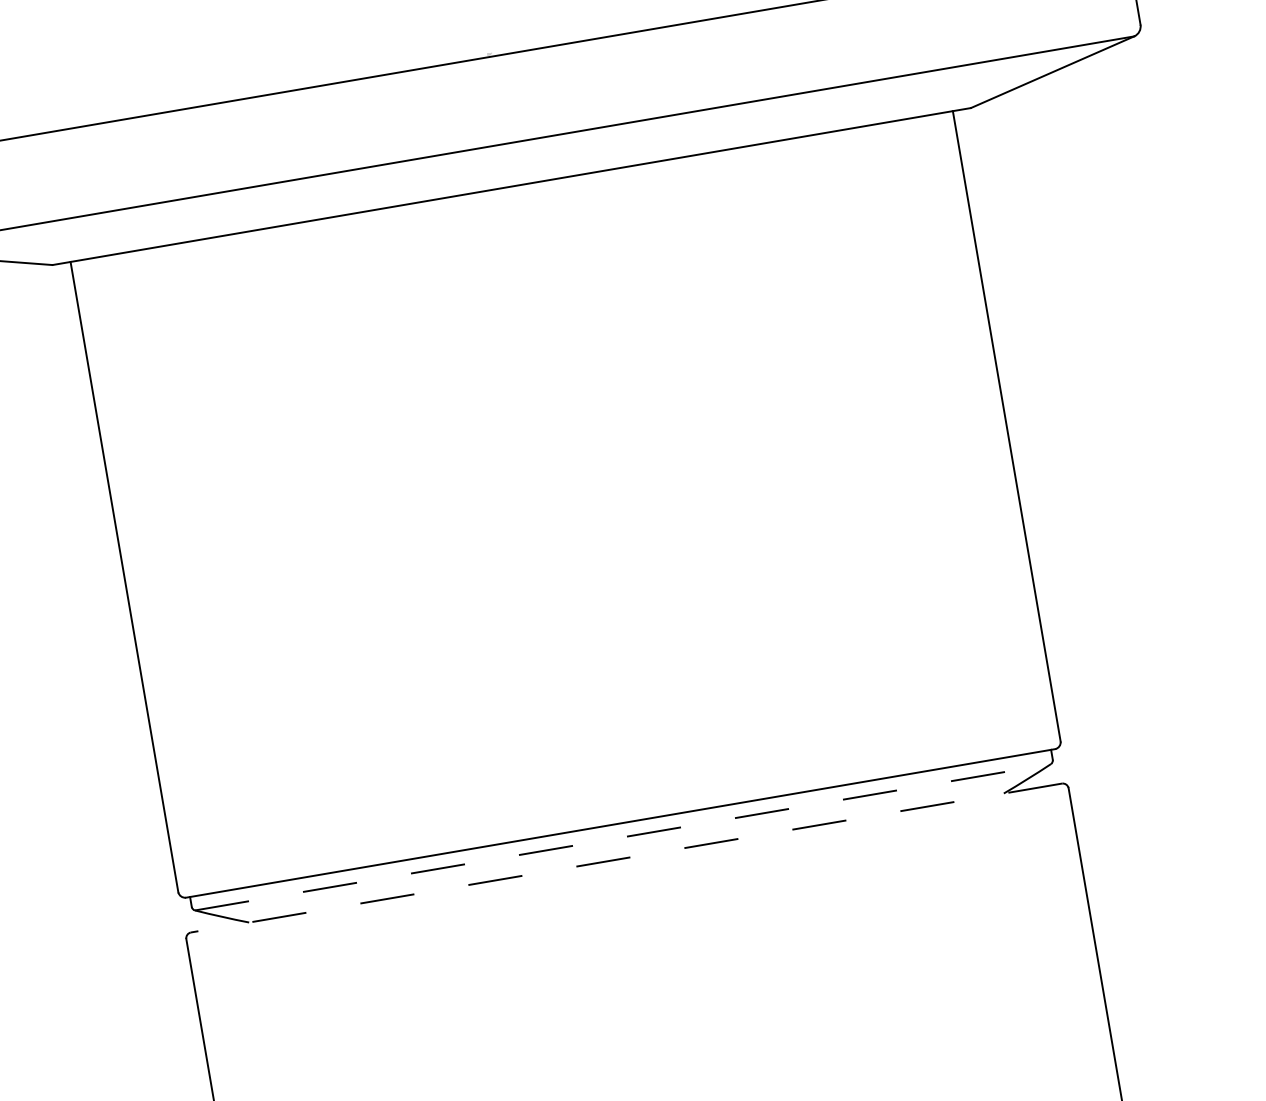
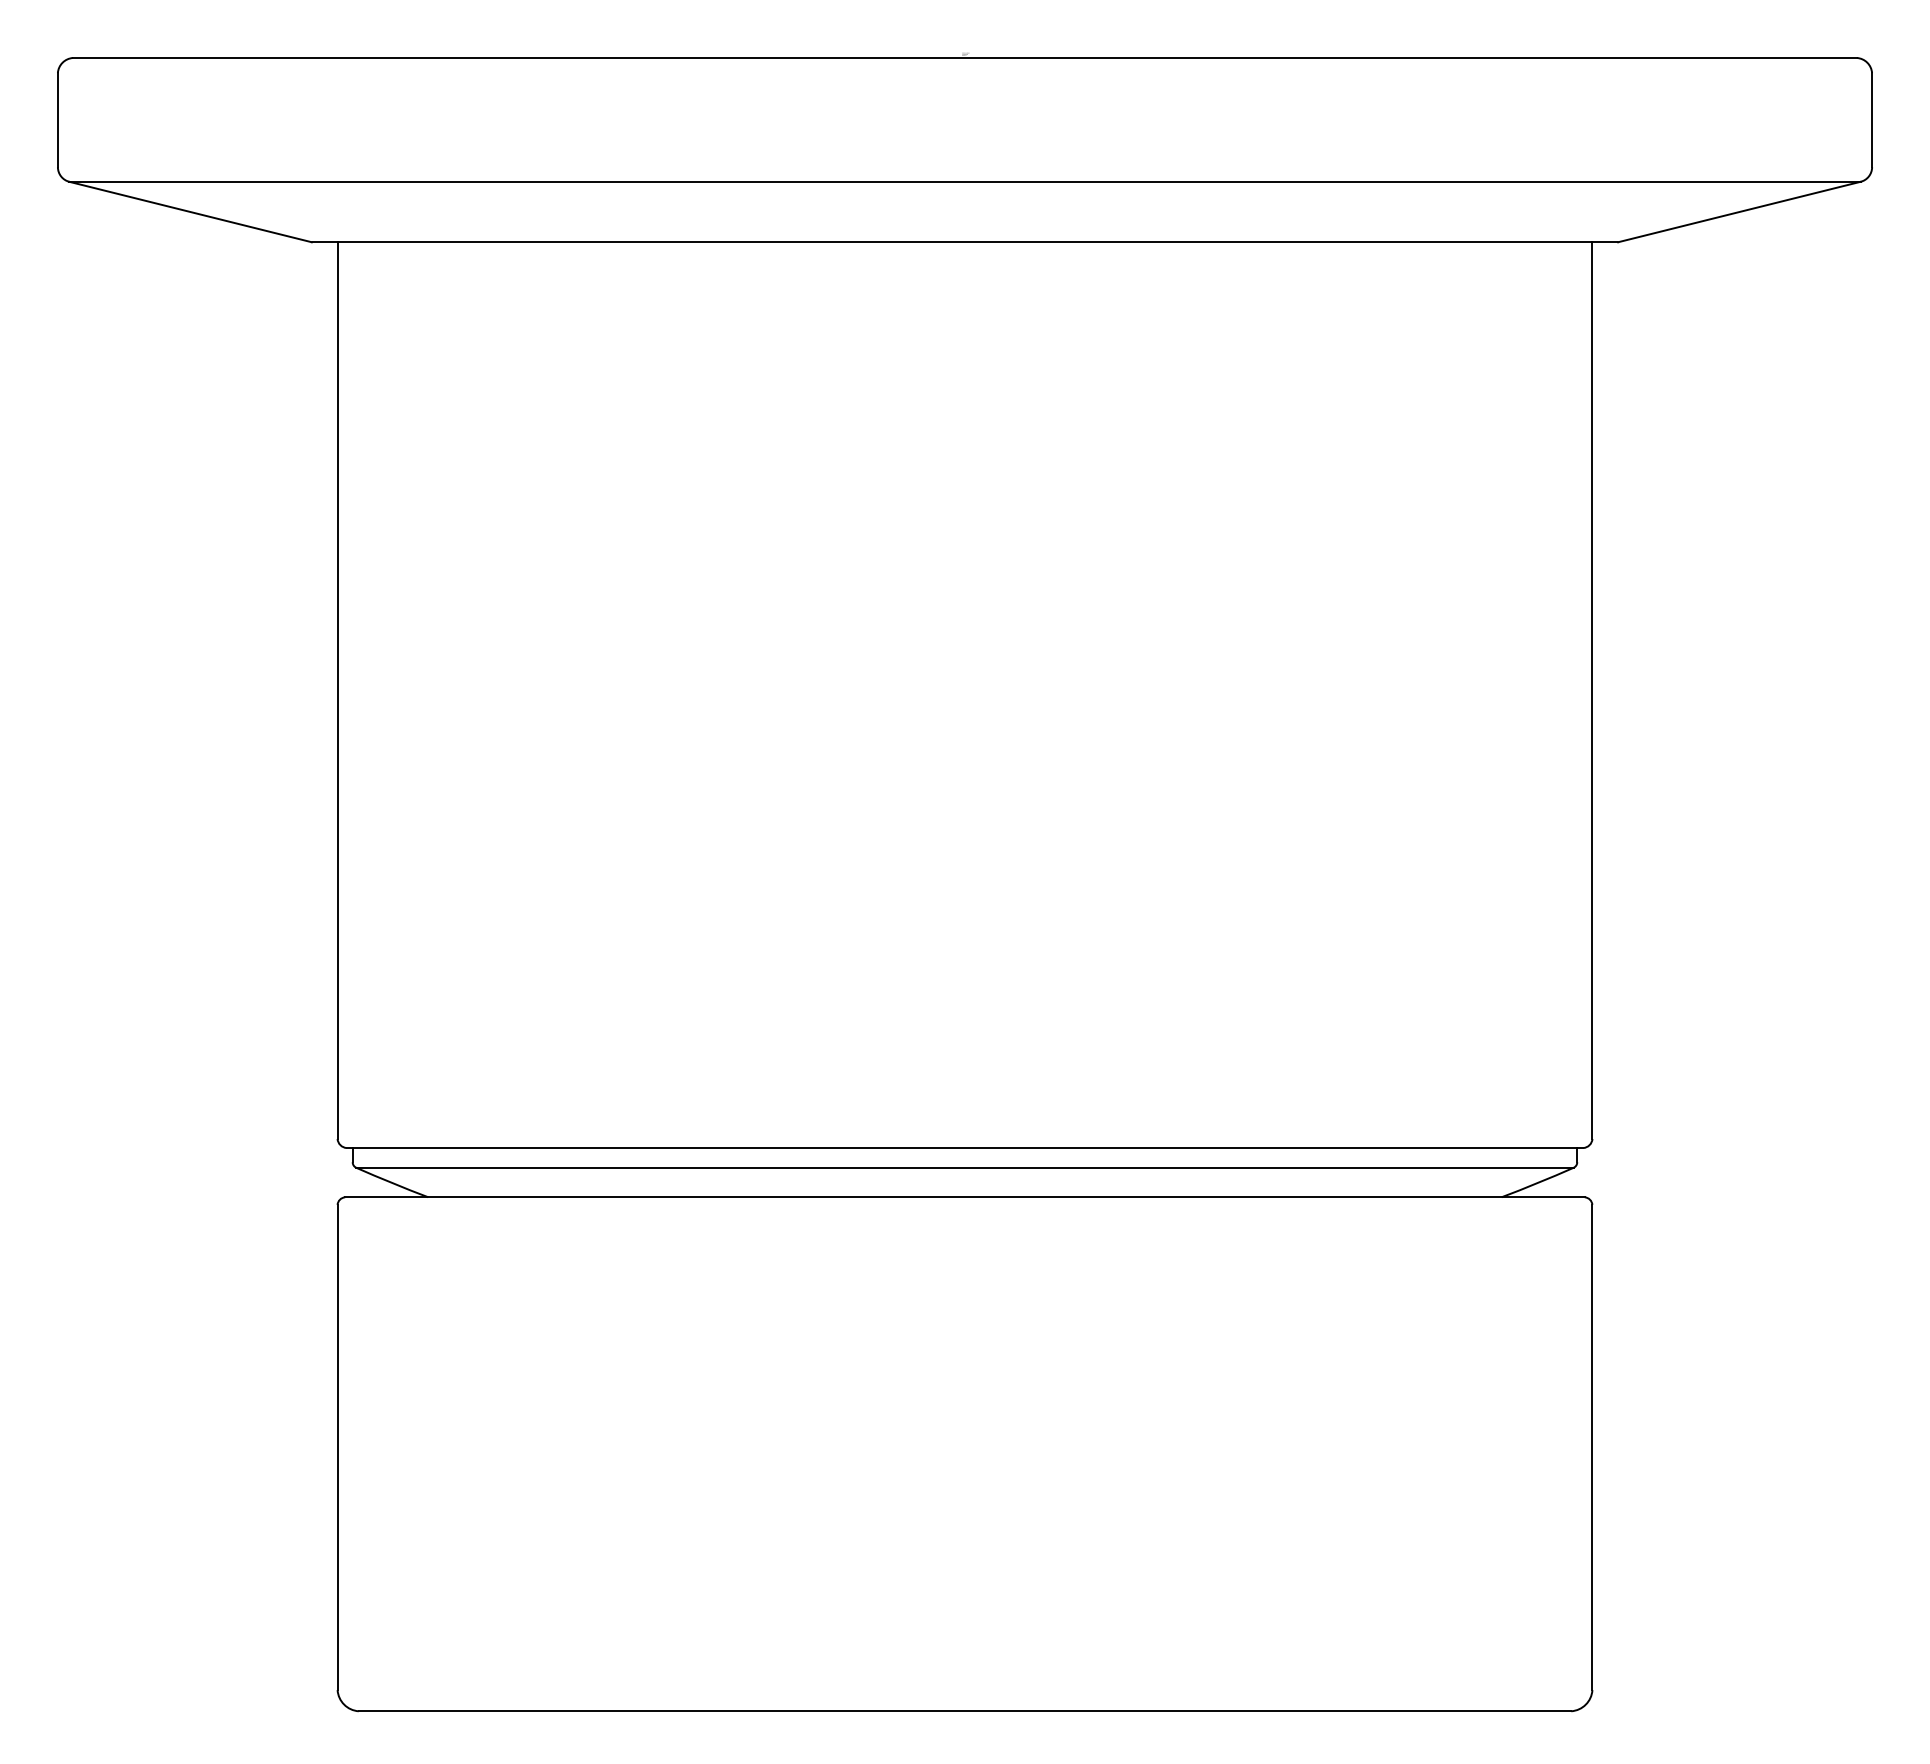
line: (622, 837) -> (964, 1167), dashed -> solid
line: (626, 858) -> (965, 1197), dashed -> solid

